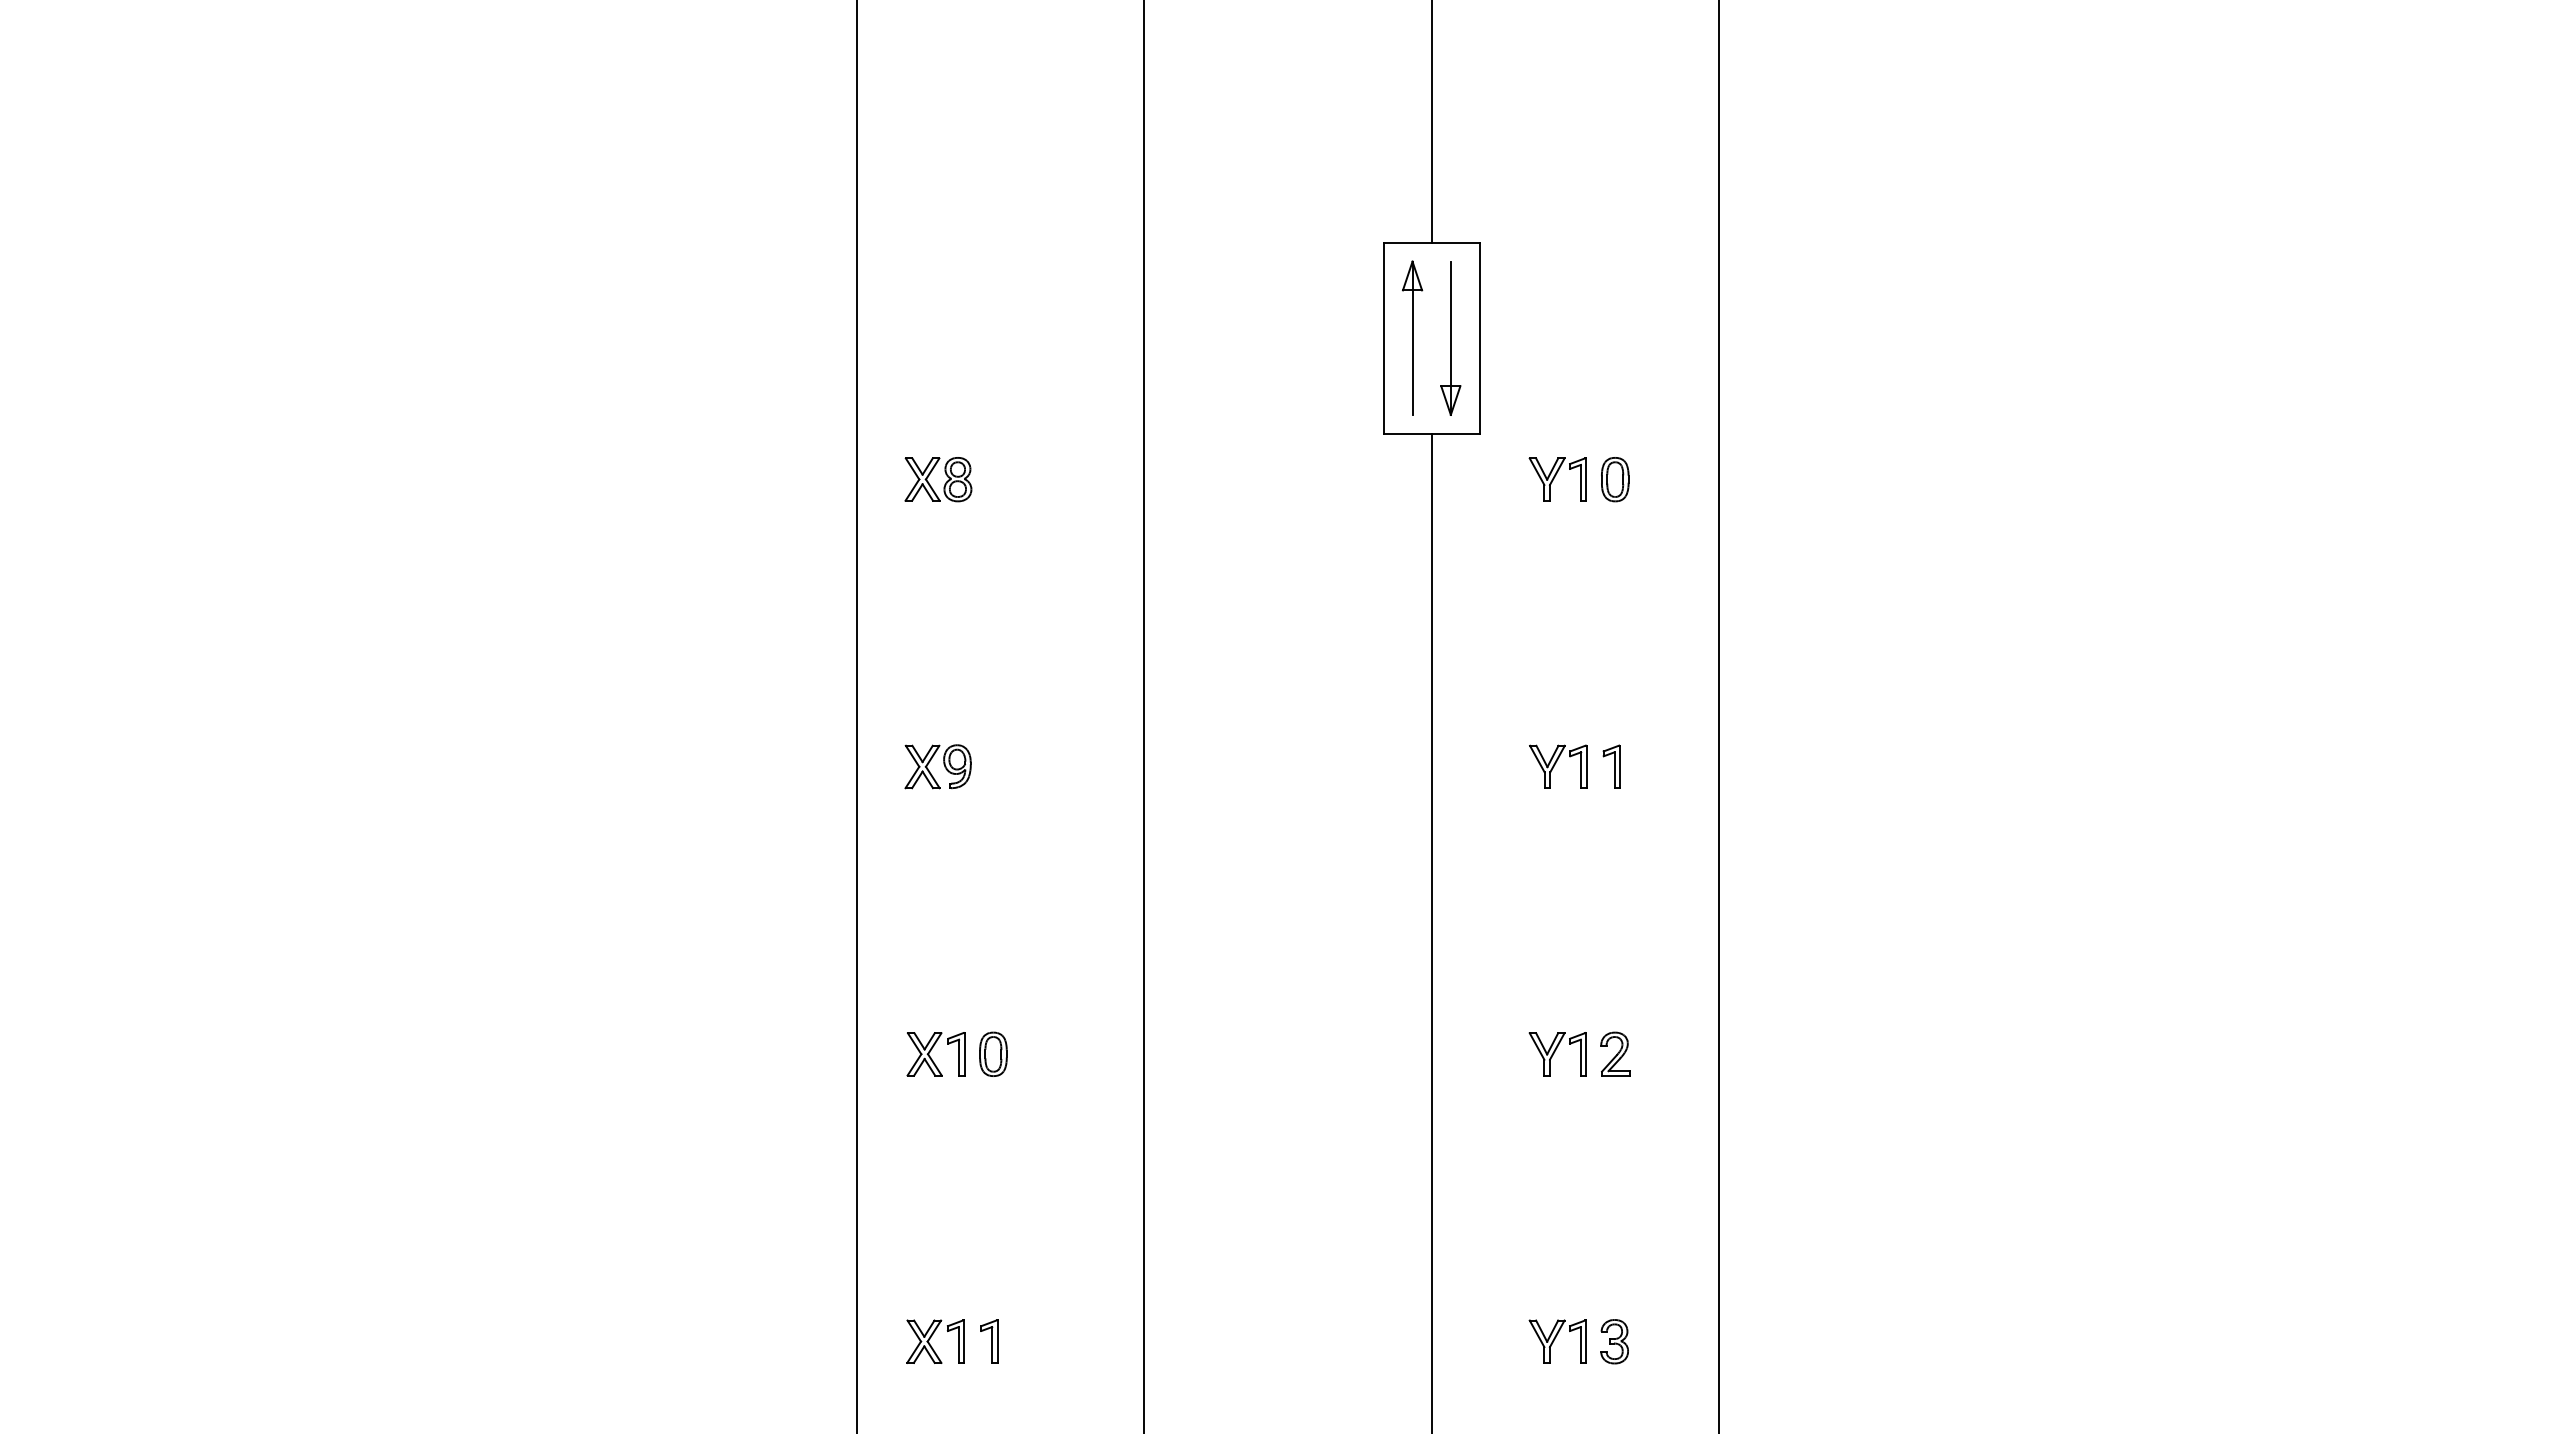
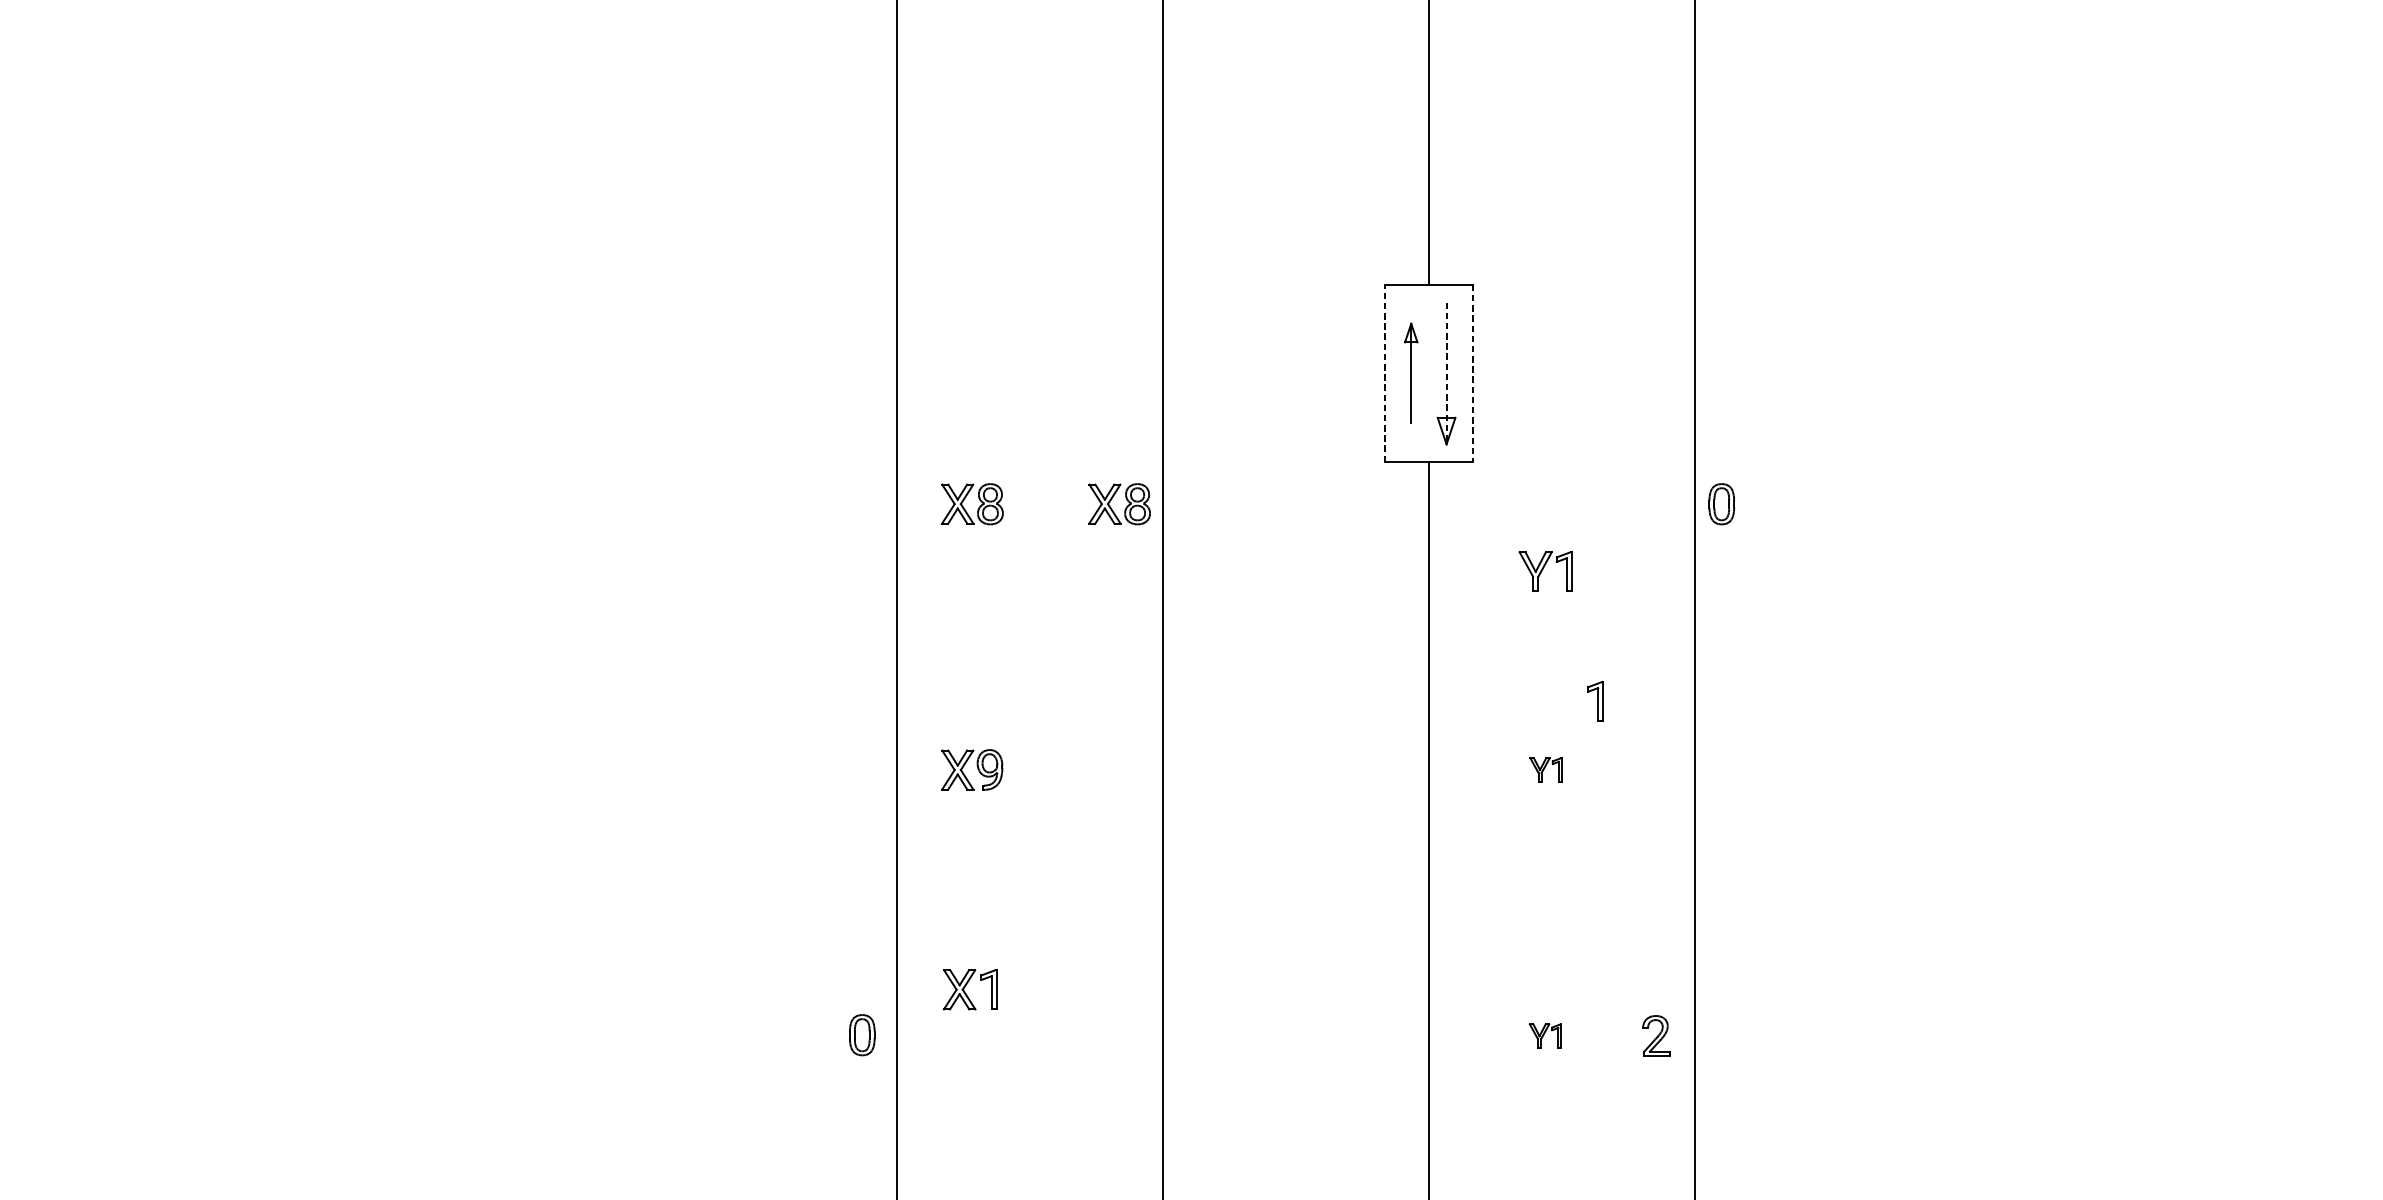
part: (1412, 337) -> (1411, 372), size x0.7
line: (1383, 338) -> (1384, 373), solid -> dashed
line: (1450, 338) -> (1446, 373), solid -> dashed
line: (1479, 338) -> (1473, 373), solid -> dashed
part: (1557, 479) -> (1545, 571), moved
part: (1615, 479) -> (1722, 504), moved
part: (1104, 482) -> (1126, 506), added
part: (1558, 766) -> (1546, 769), size x0.6
part: (1611, 766) -> (1595, 701), moved
part: (993, 1053) -> (862, 1034), moved
part: (1615, 1053) -> (1656, 1035), moved
part: (935, 1054) -> (969, 989), moved
part: (1557, 1054) -> (1545, 1036), size x0.6

